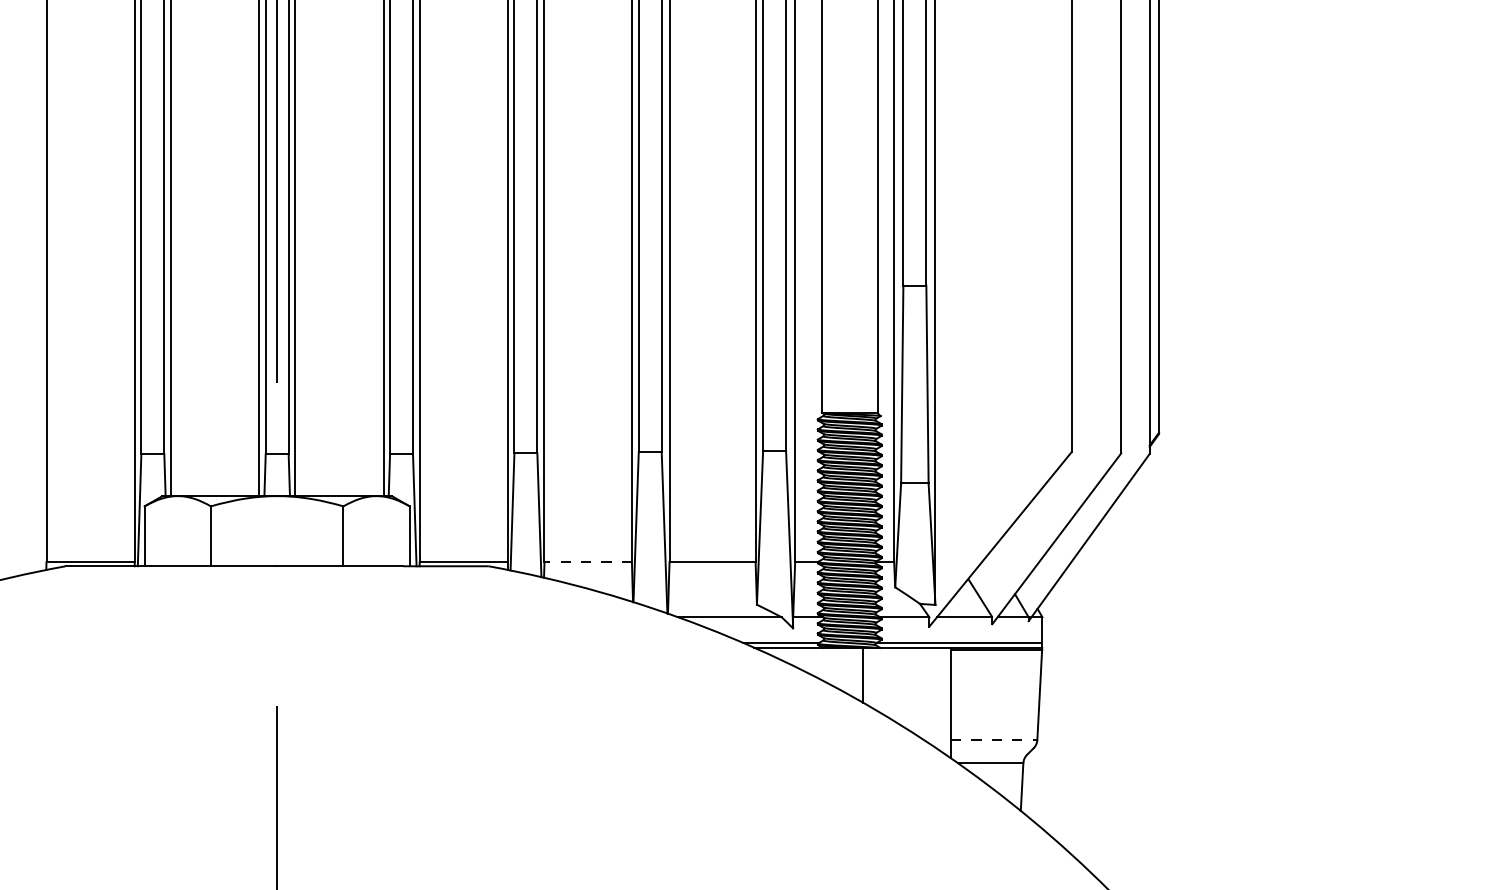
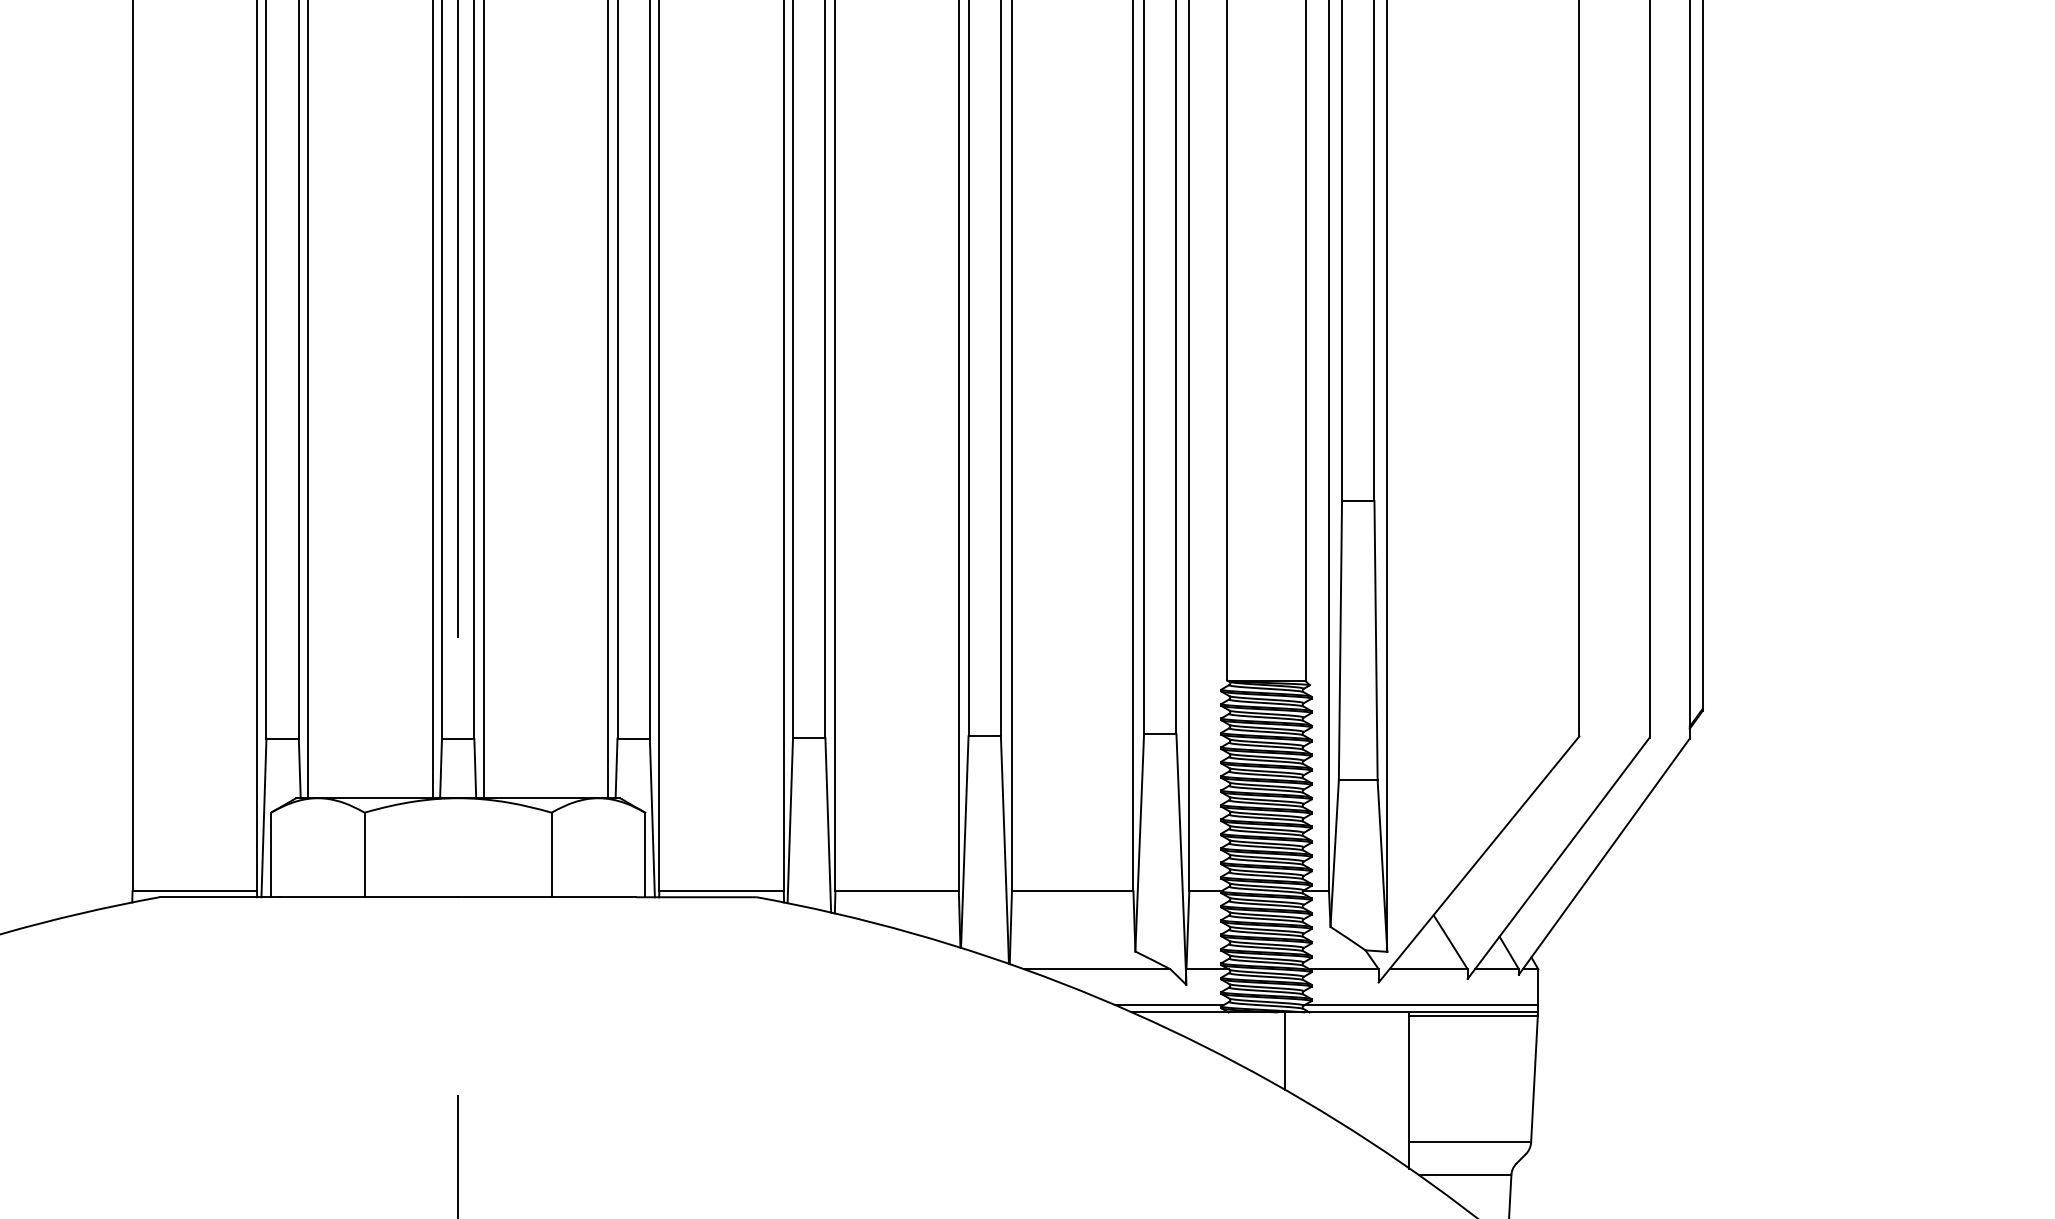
line: (588, 562) -> (897, 891), dashed -> solid
line: (994, 739) -> (1470, 1141), dashed -> solid

